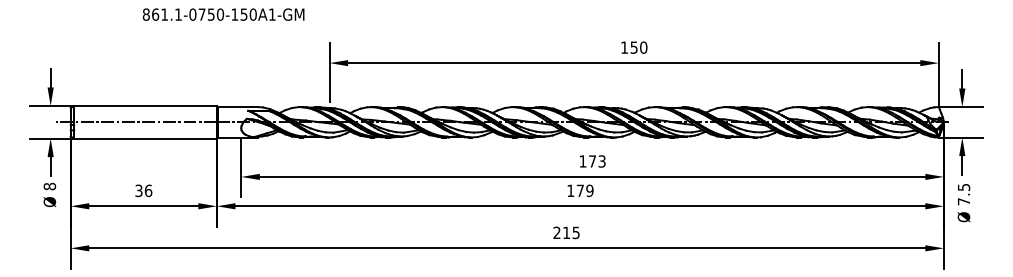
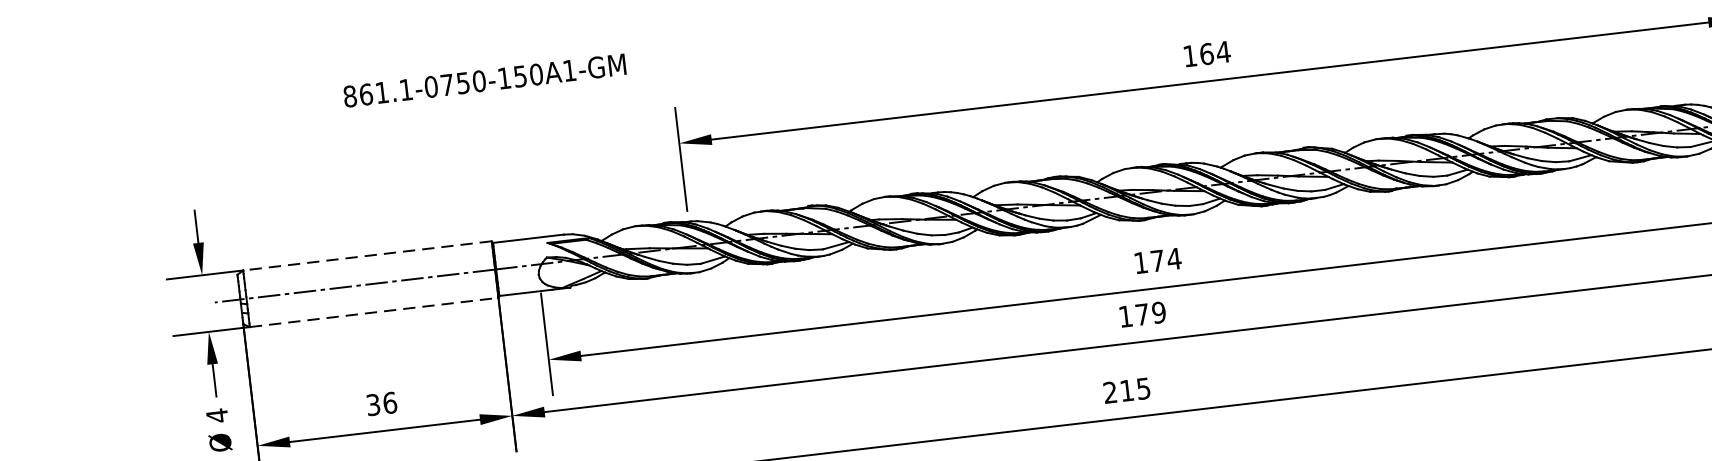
text: (638, 47) -> (1214, 52), 150 -> 164
line: (145, 106) -> (367, 256), solid -> dashed
line: (146, 138) -> (375, 312), solid -> dashed
text: (601, 161) -> (1173, 259), 173 -> 174
text: (49, 186) -> (216, 415), 8 -> 4

